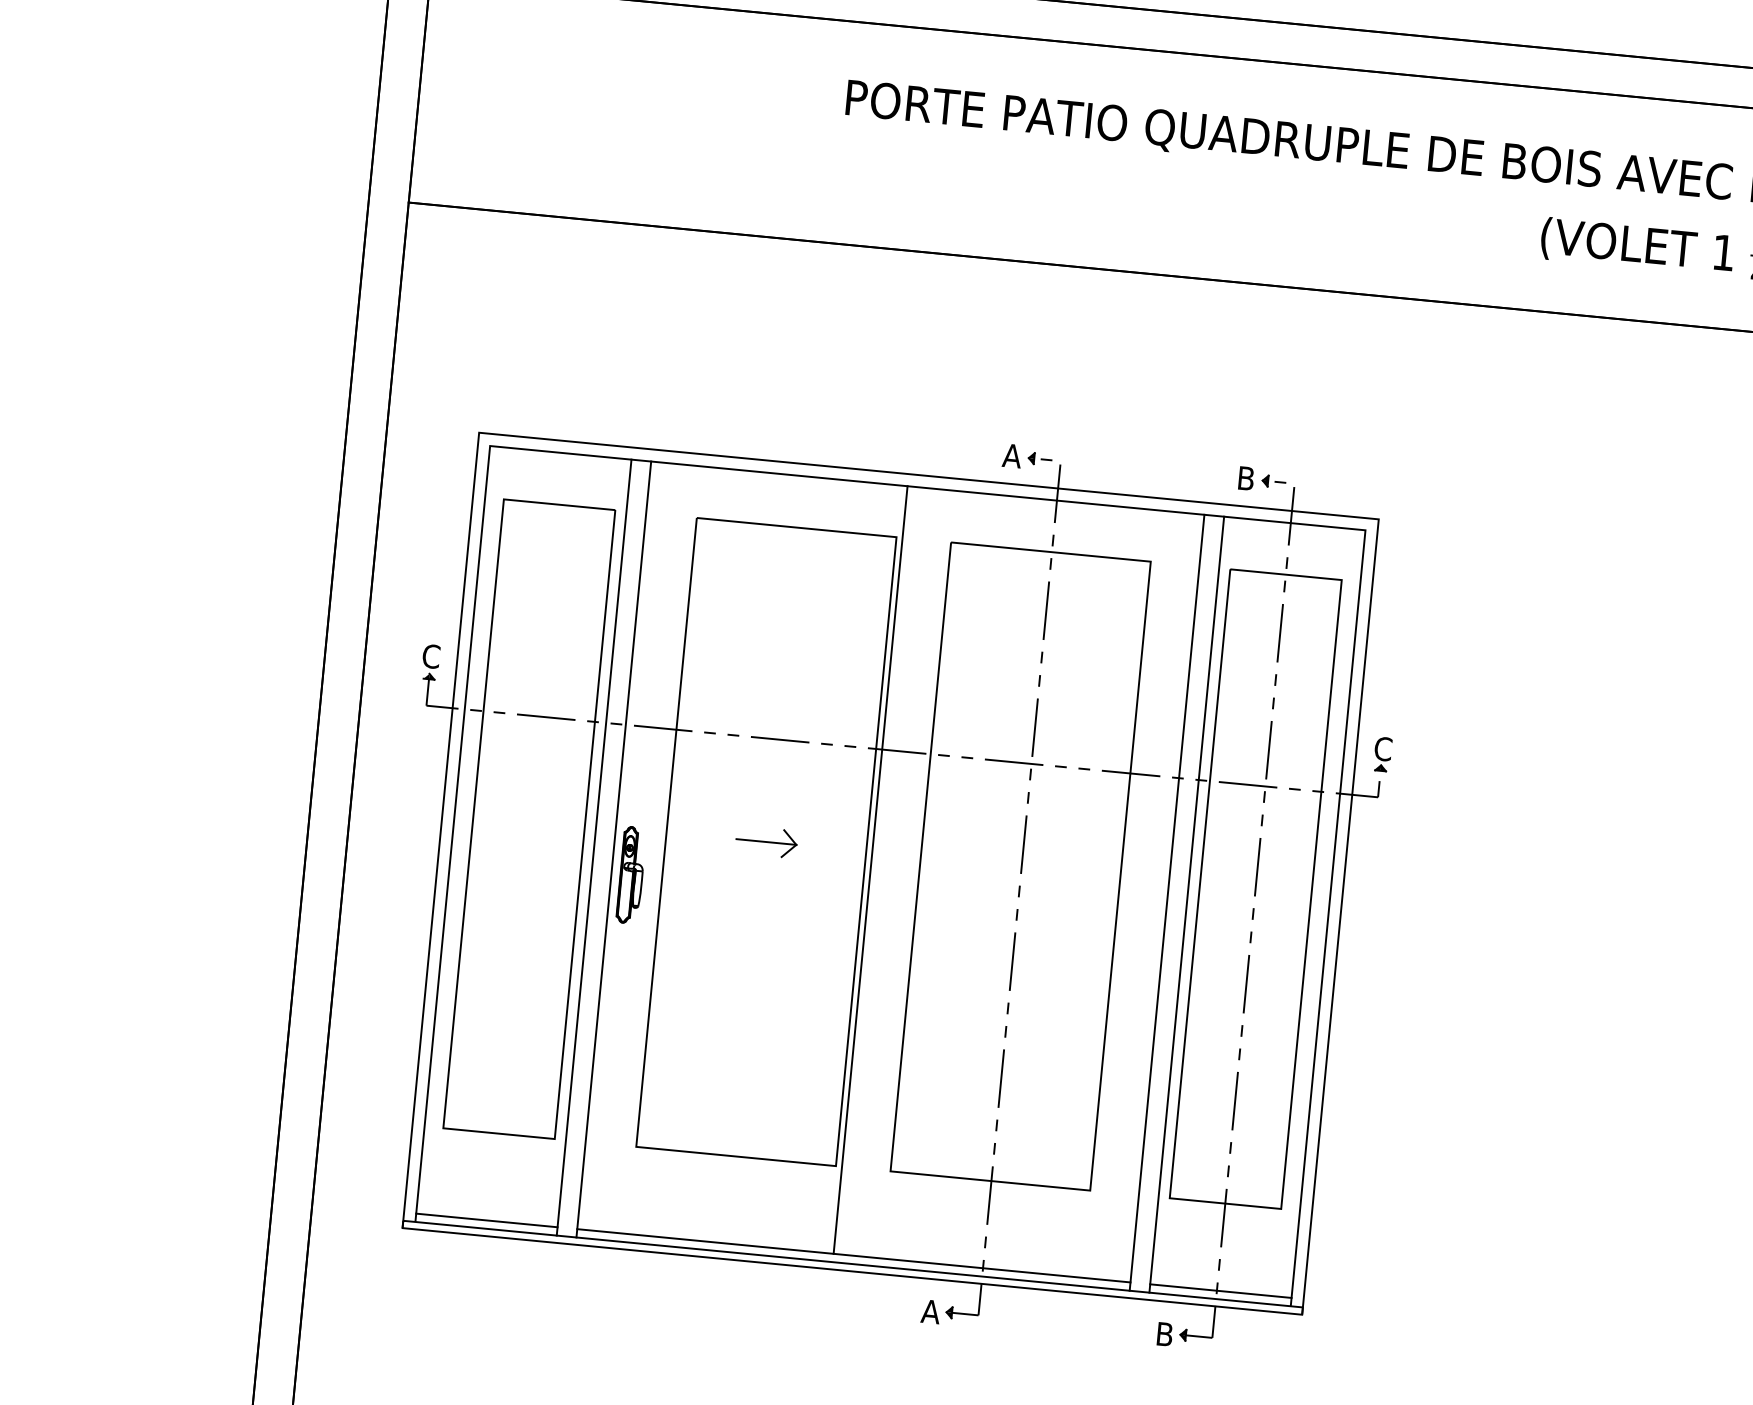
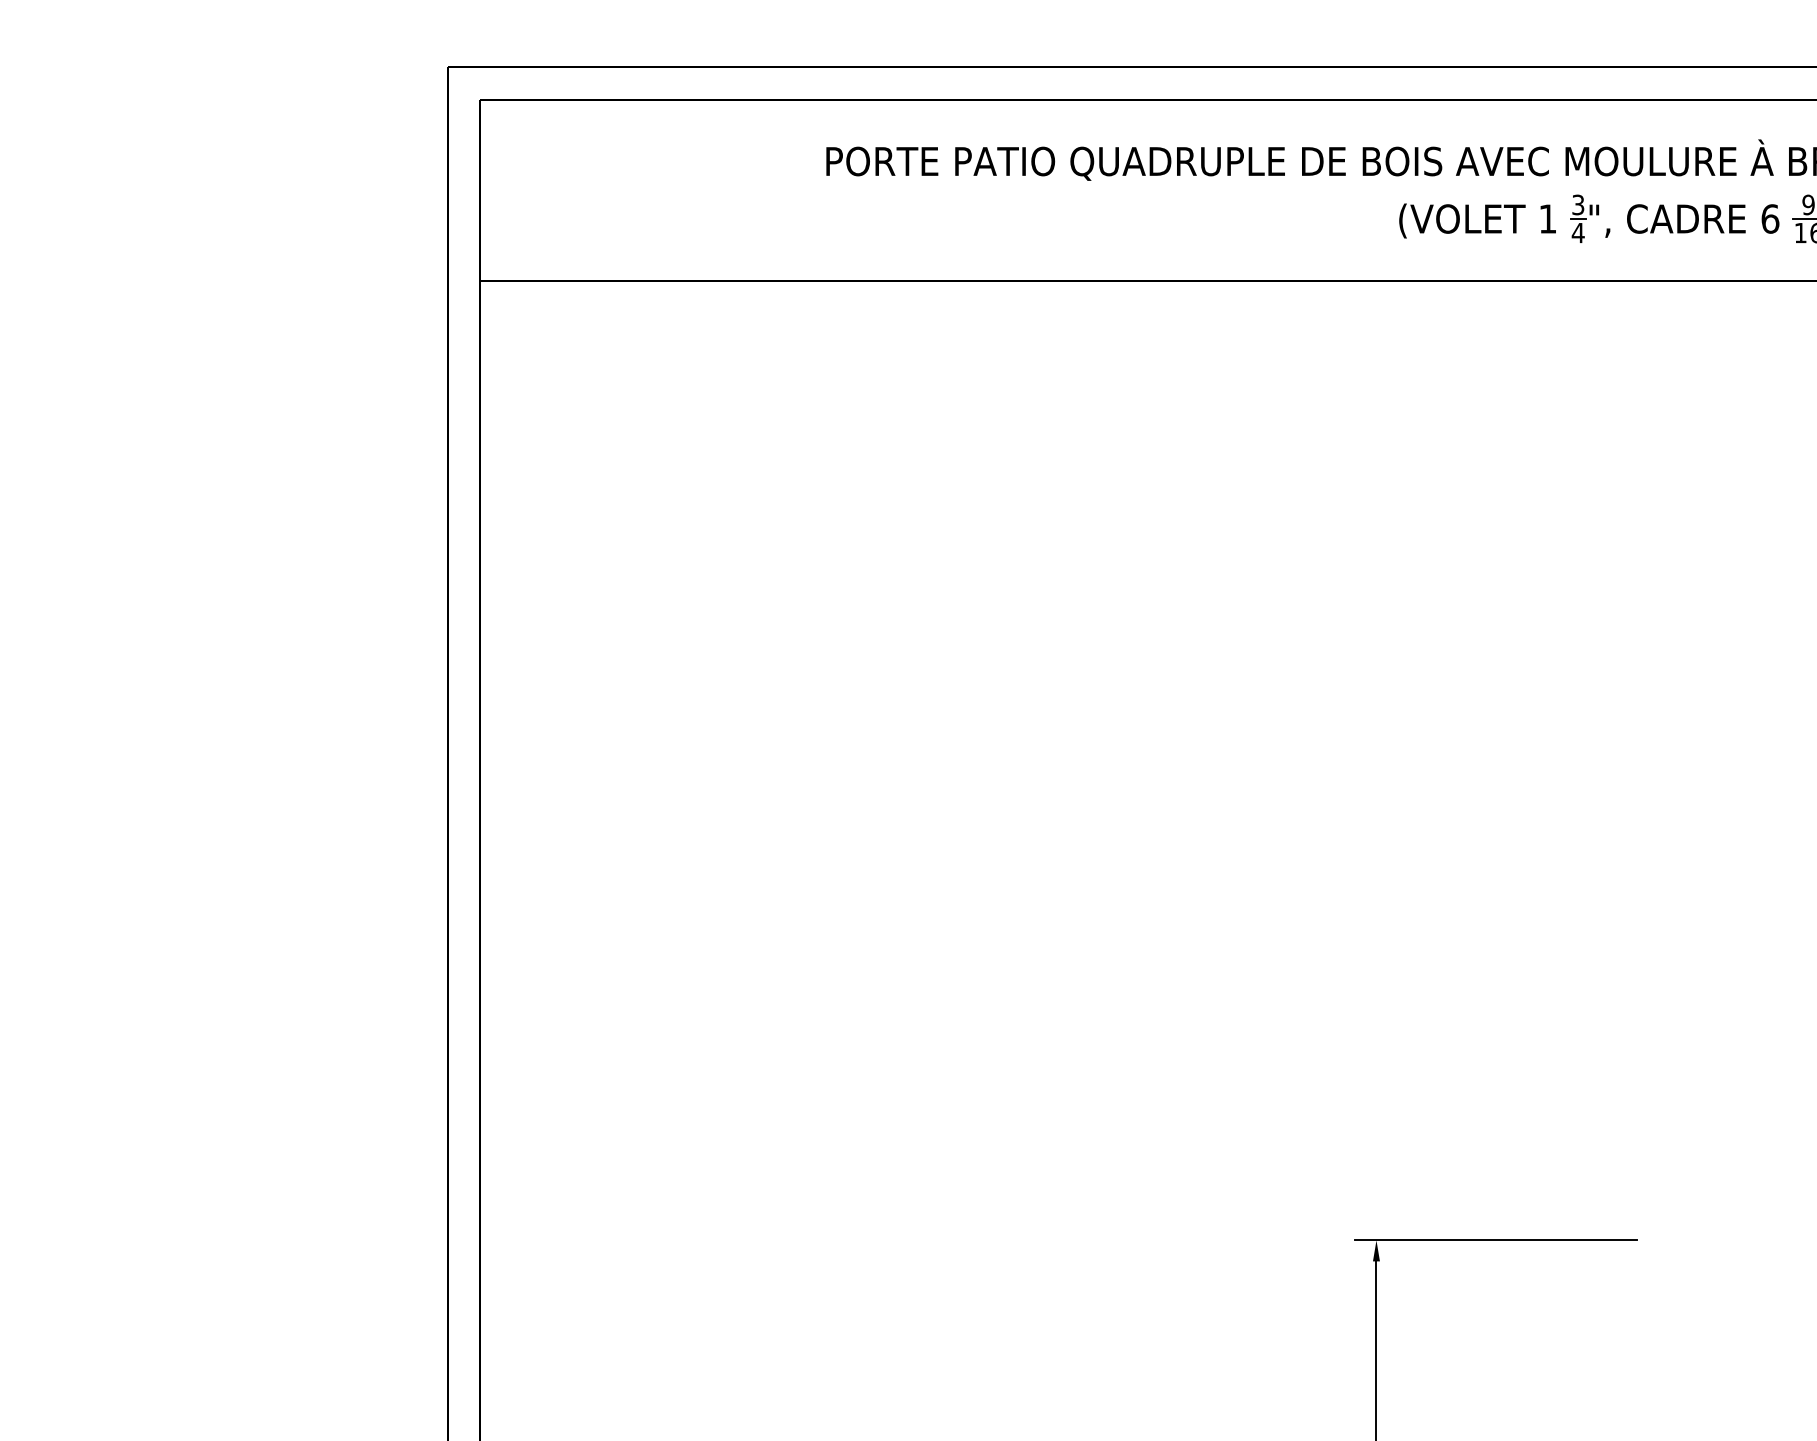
part: (890, 875) -> (922, 787), removed

